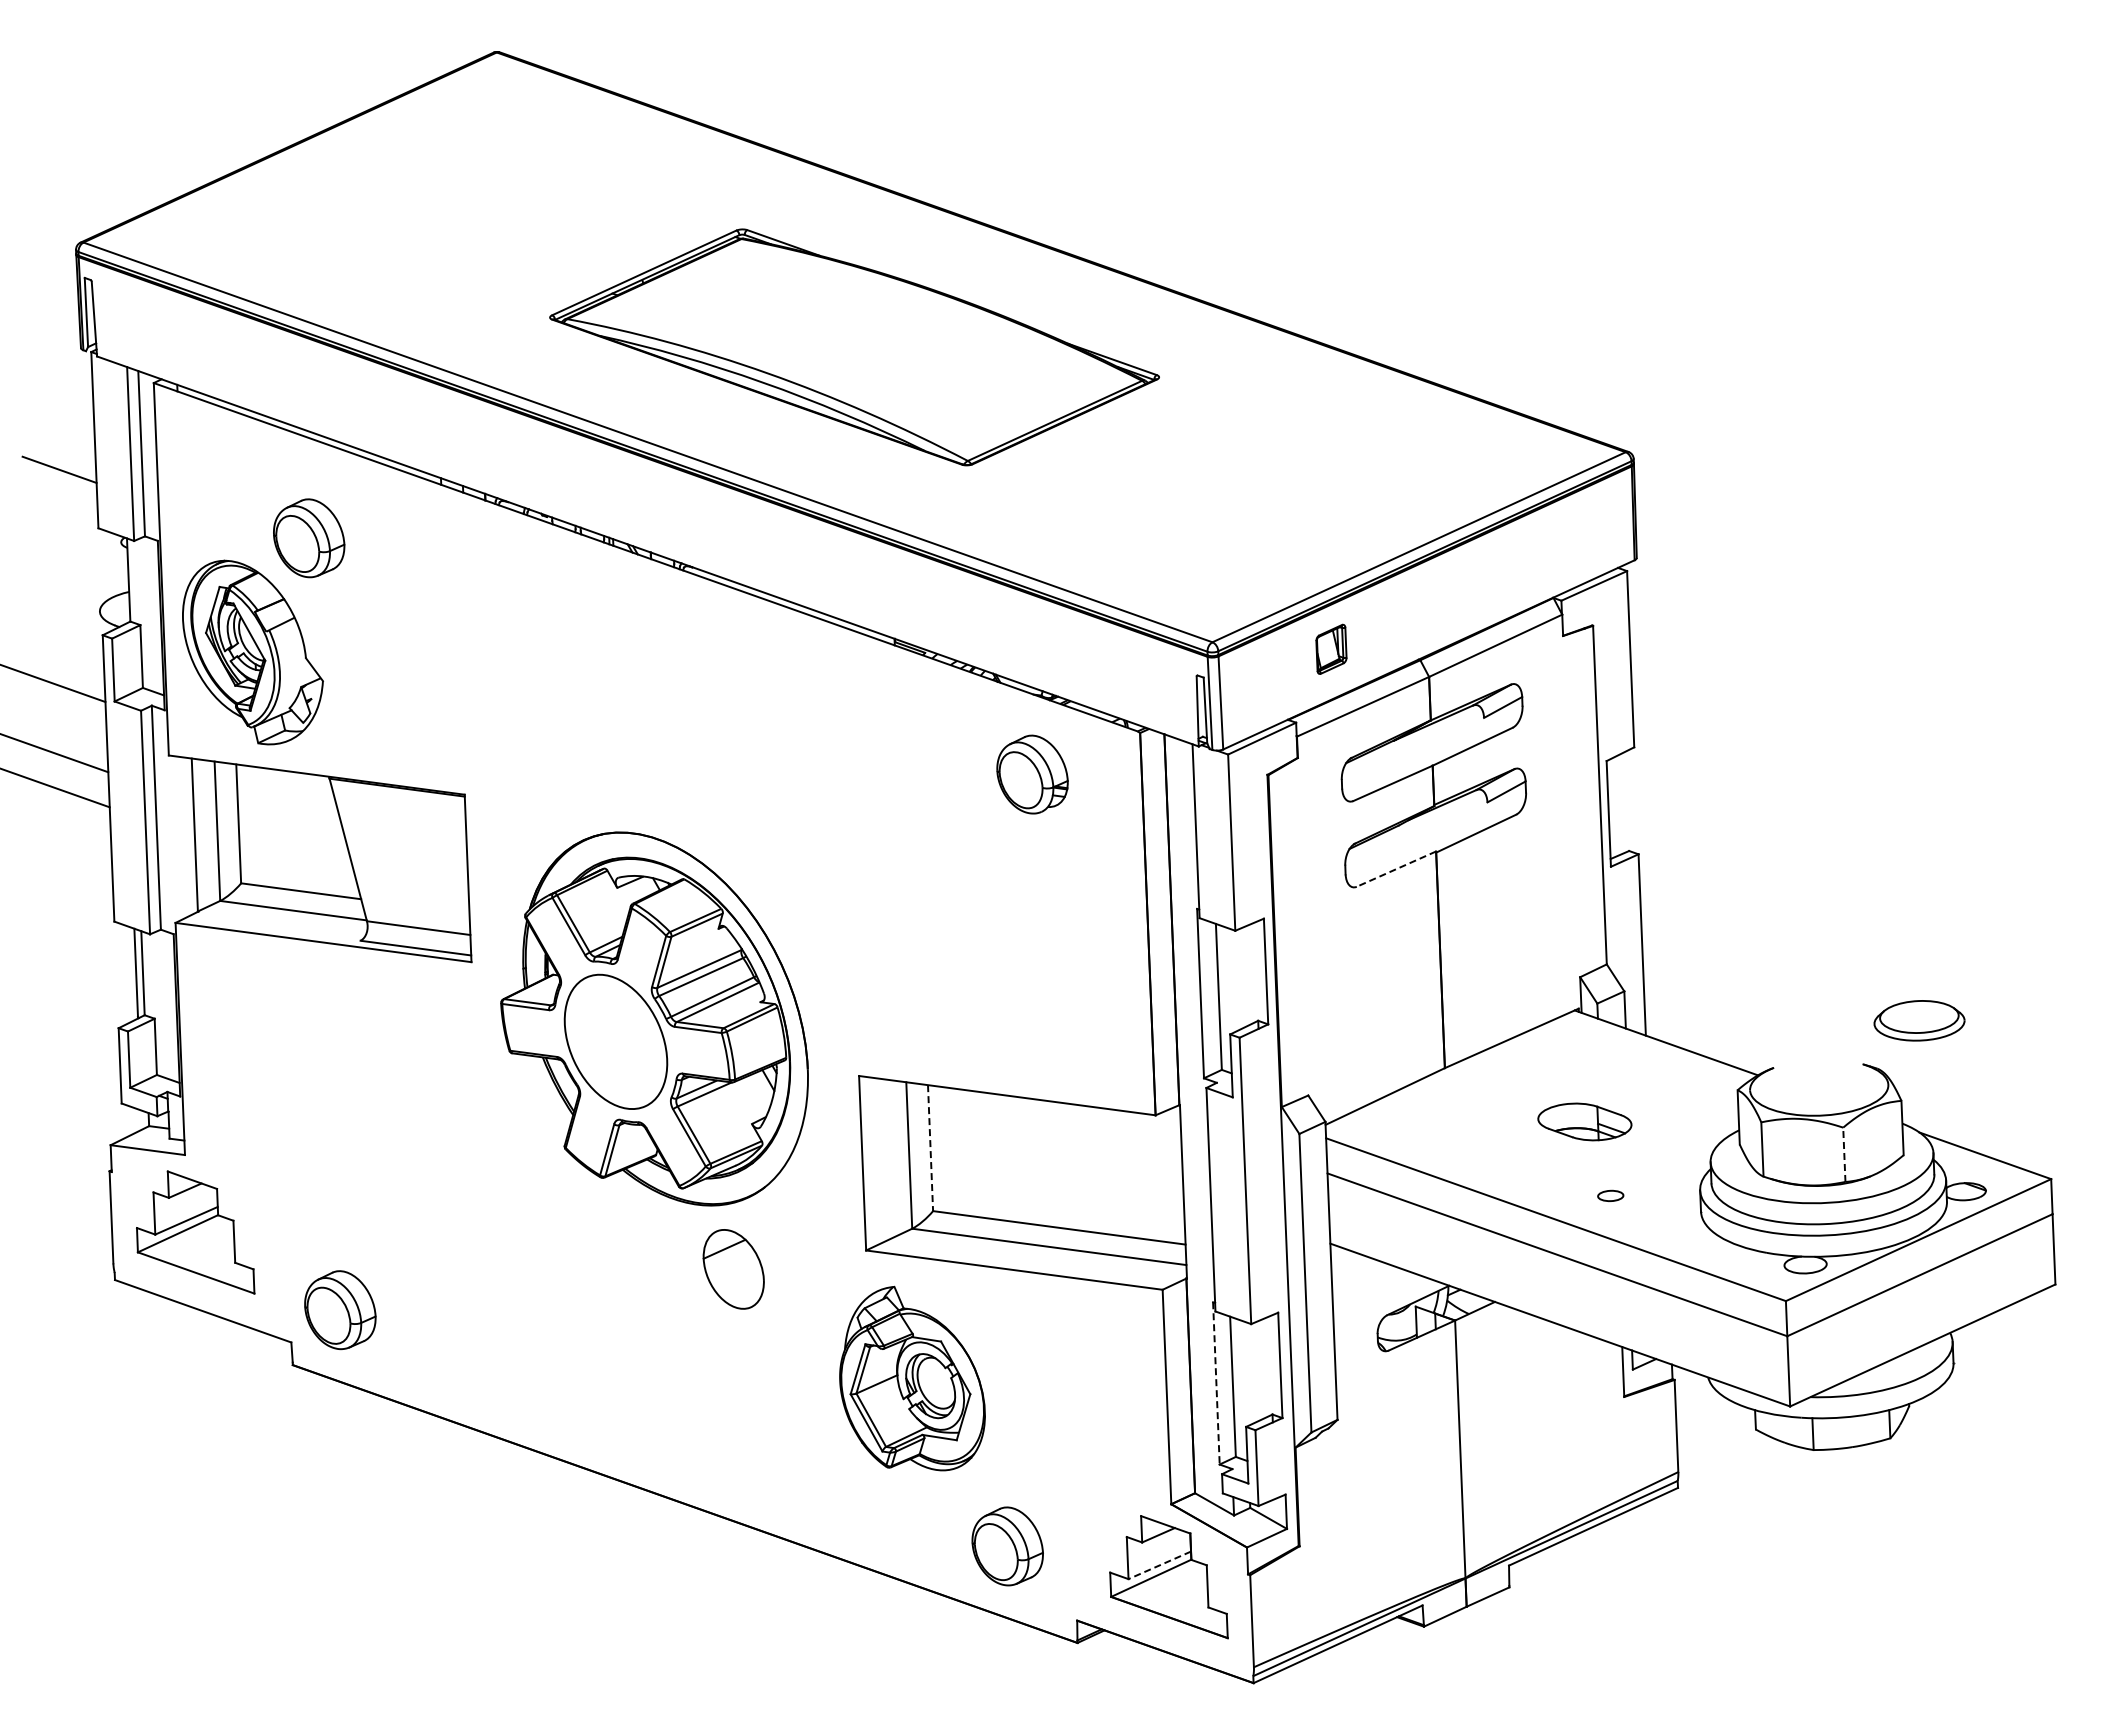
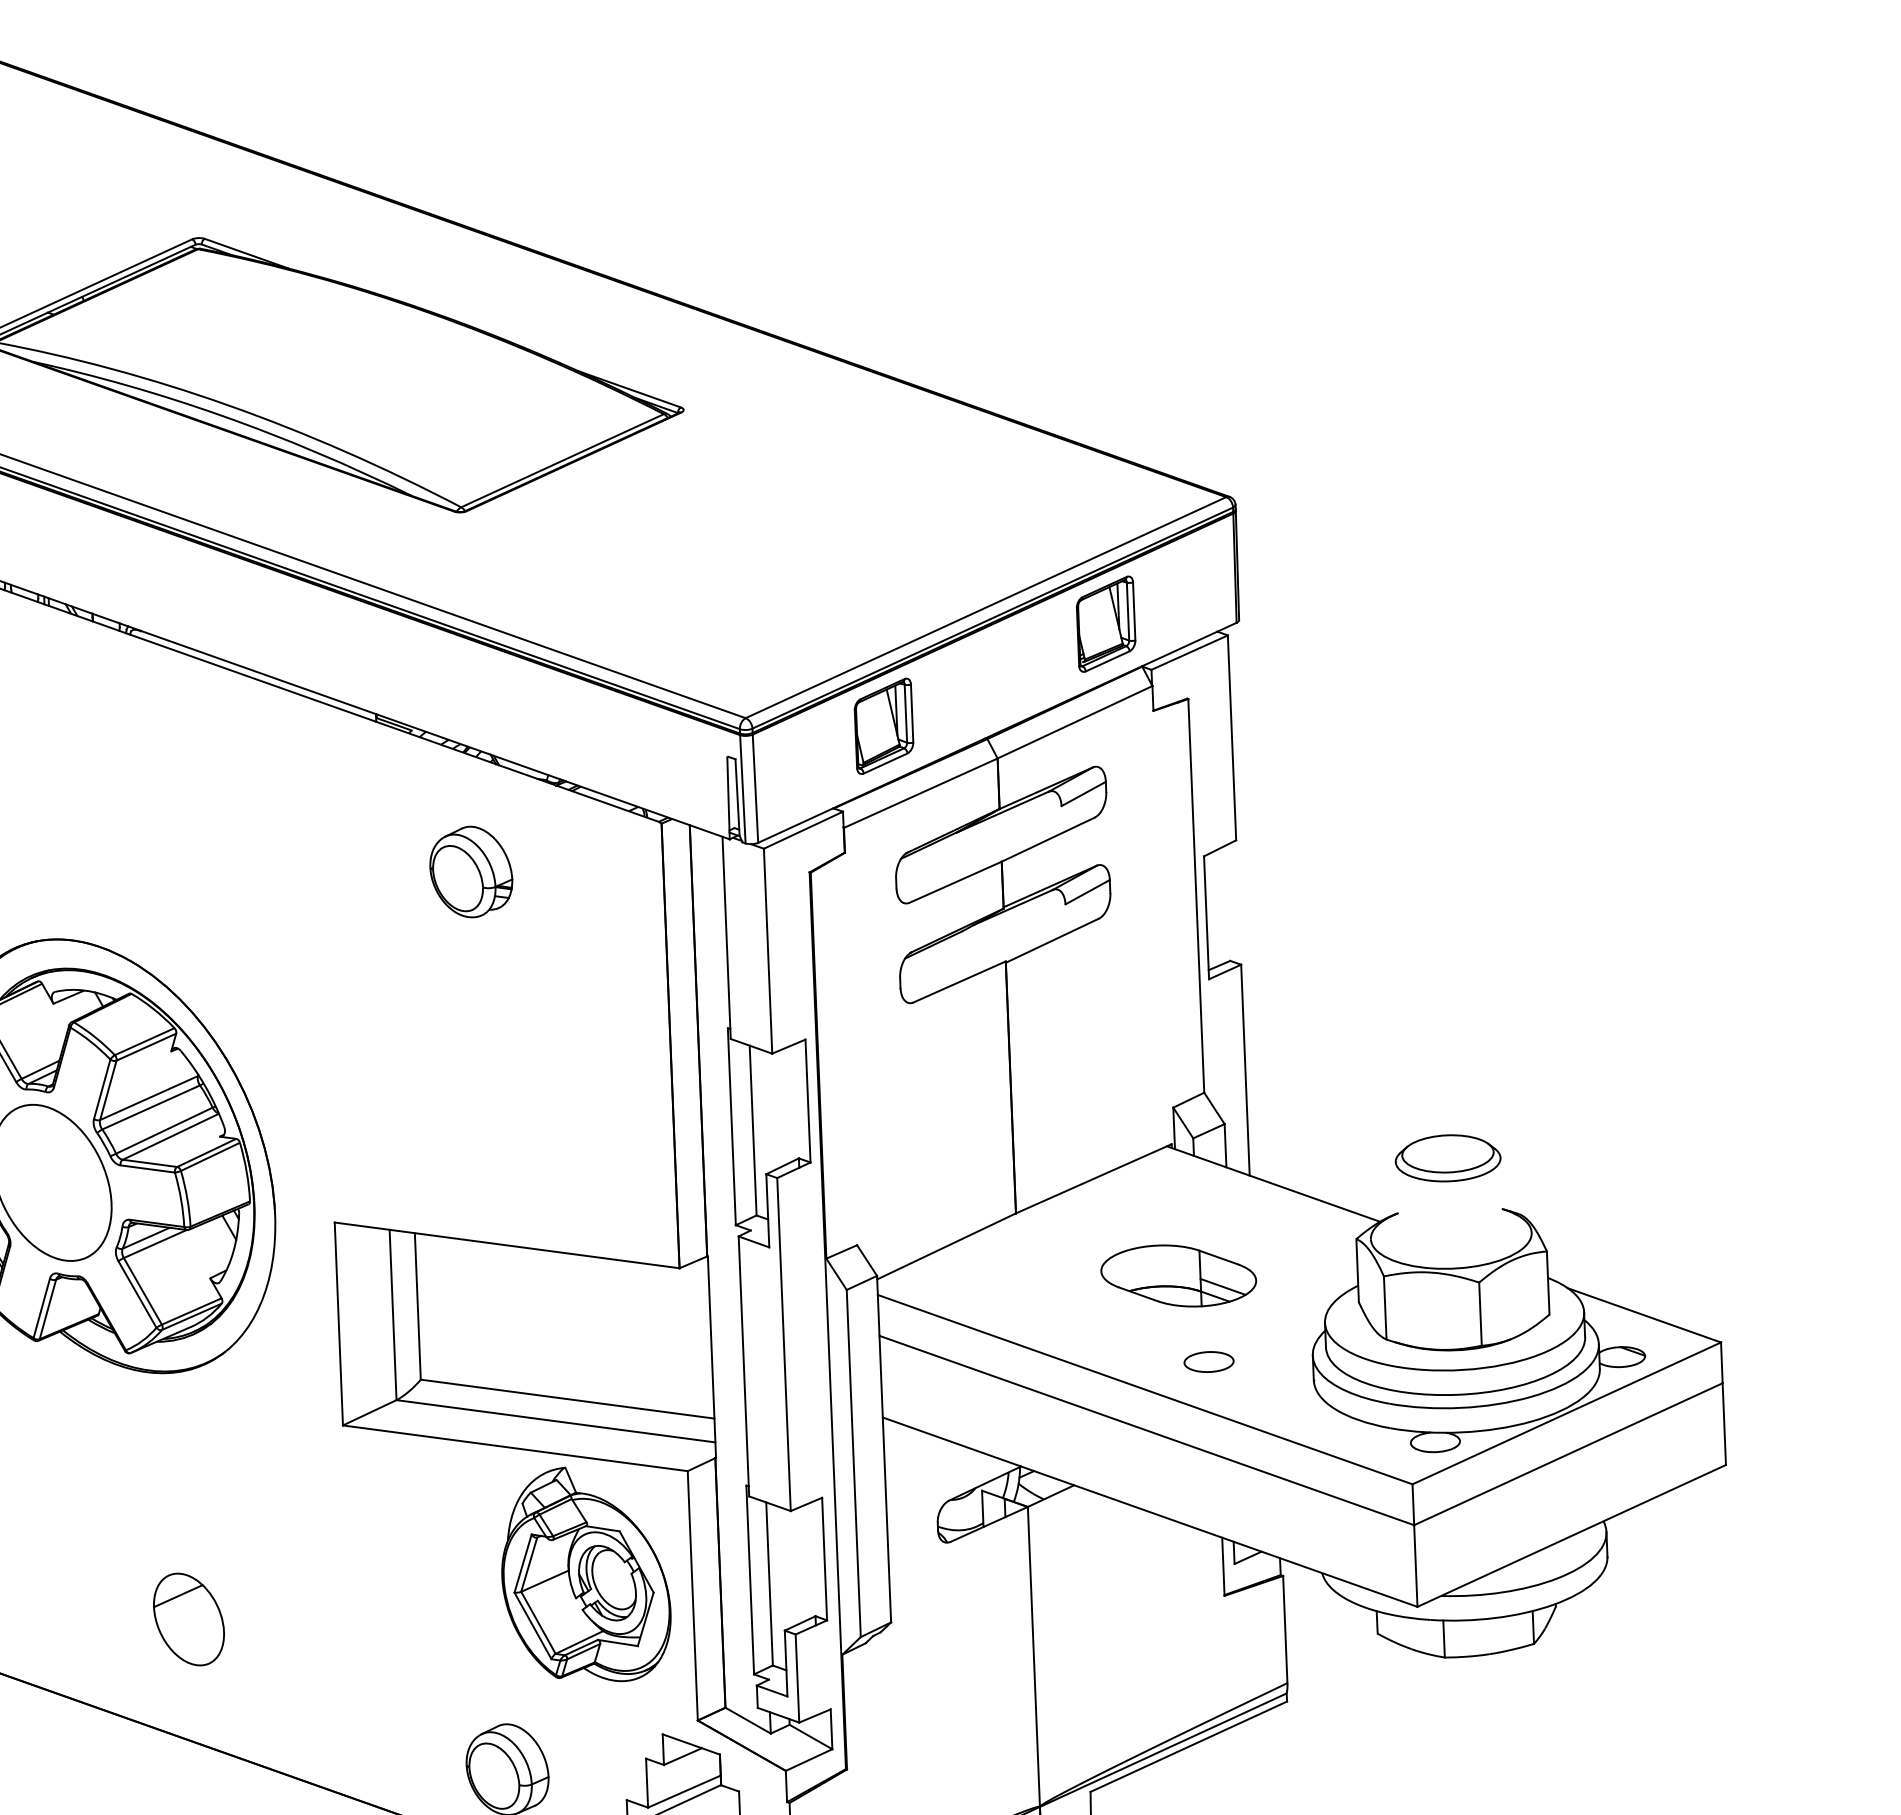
part: (1522, 561) -> (1106, 624), added
part: (1331, 649) -> (884, 726), size x1.67
part: (1032, 774) -> (471, 871), moved
line: (1395, 869) -> (958, 982), dashed -> solid
part: (1919, 1020) -> (1448, 1158), moved
part: (1584, 1121) -> (1178, 1275), size x1.43
line: (930, 1148) -> (417, 1306), dashed -> solid
line: (1844, 1154) -> (1480, 1313), dashed -> solid
part: (1610, 1195) -> (1208, 1361), size x1.67
part: (733, 1269) -> (188, 1619), moved
part: (912, 1378) -> (586, 1574), moved
line: (1216, 1383) -> (750, 1580), dashed -> solid
line: (1159, 1565) -> (684, 1791), dashed -> solid

